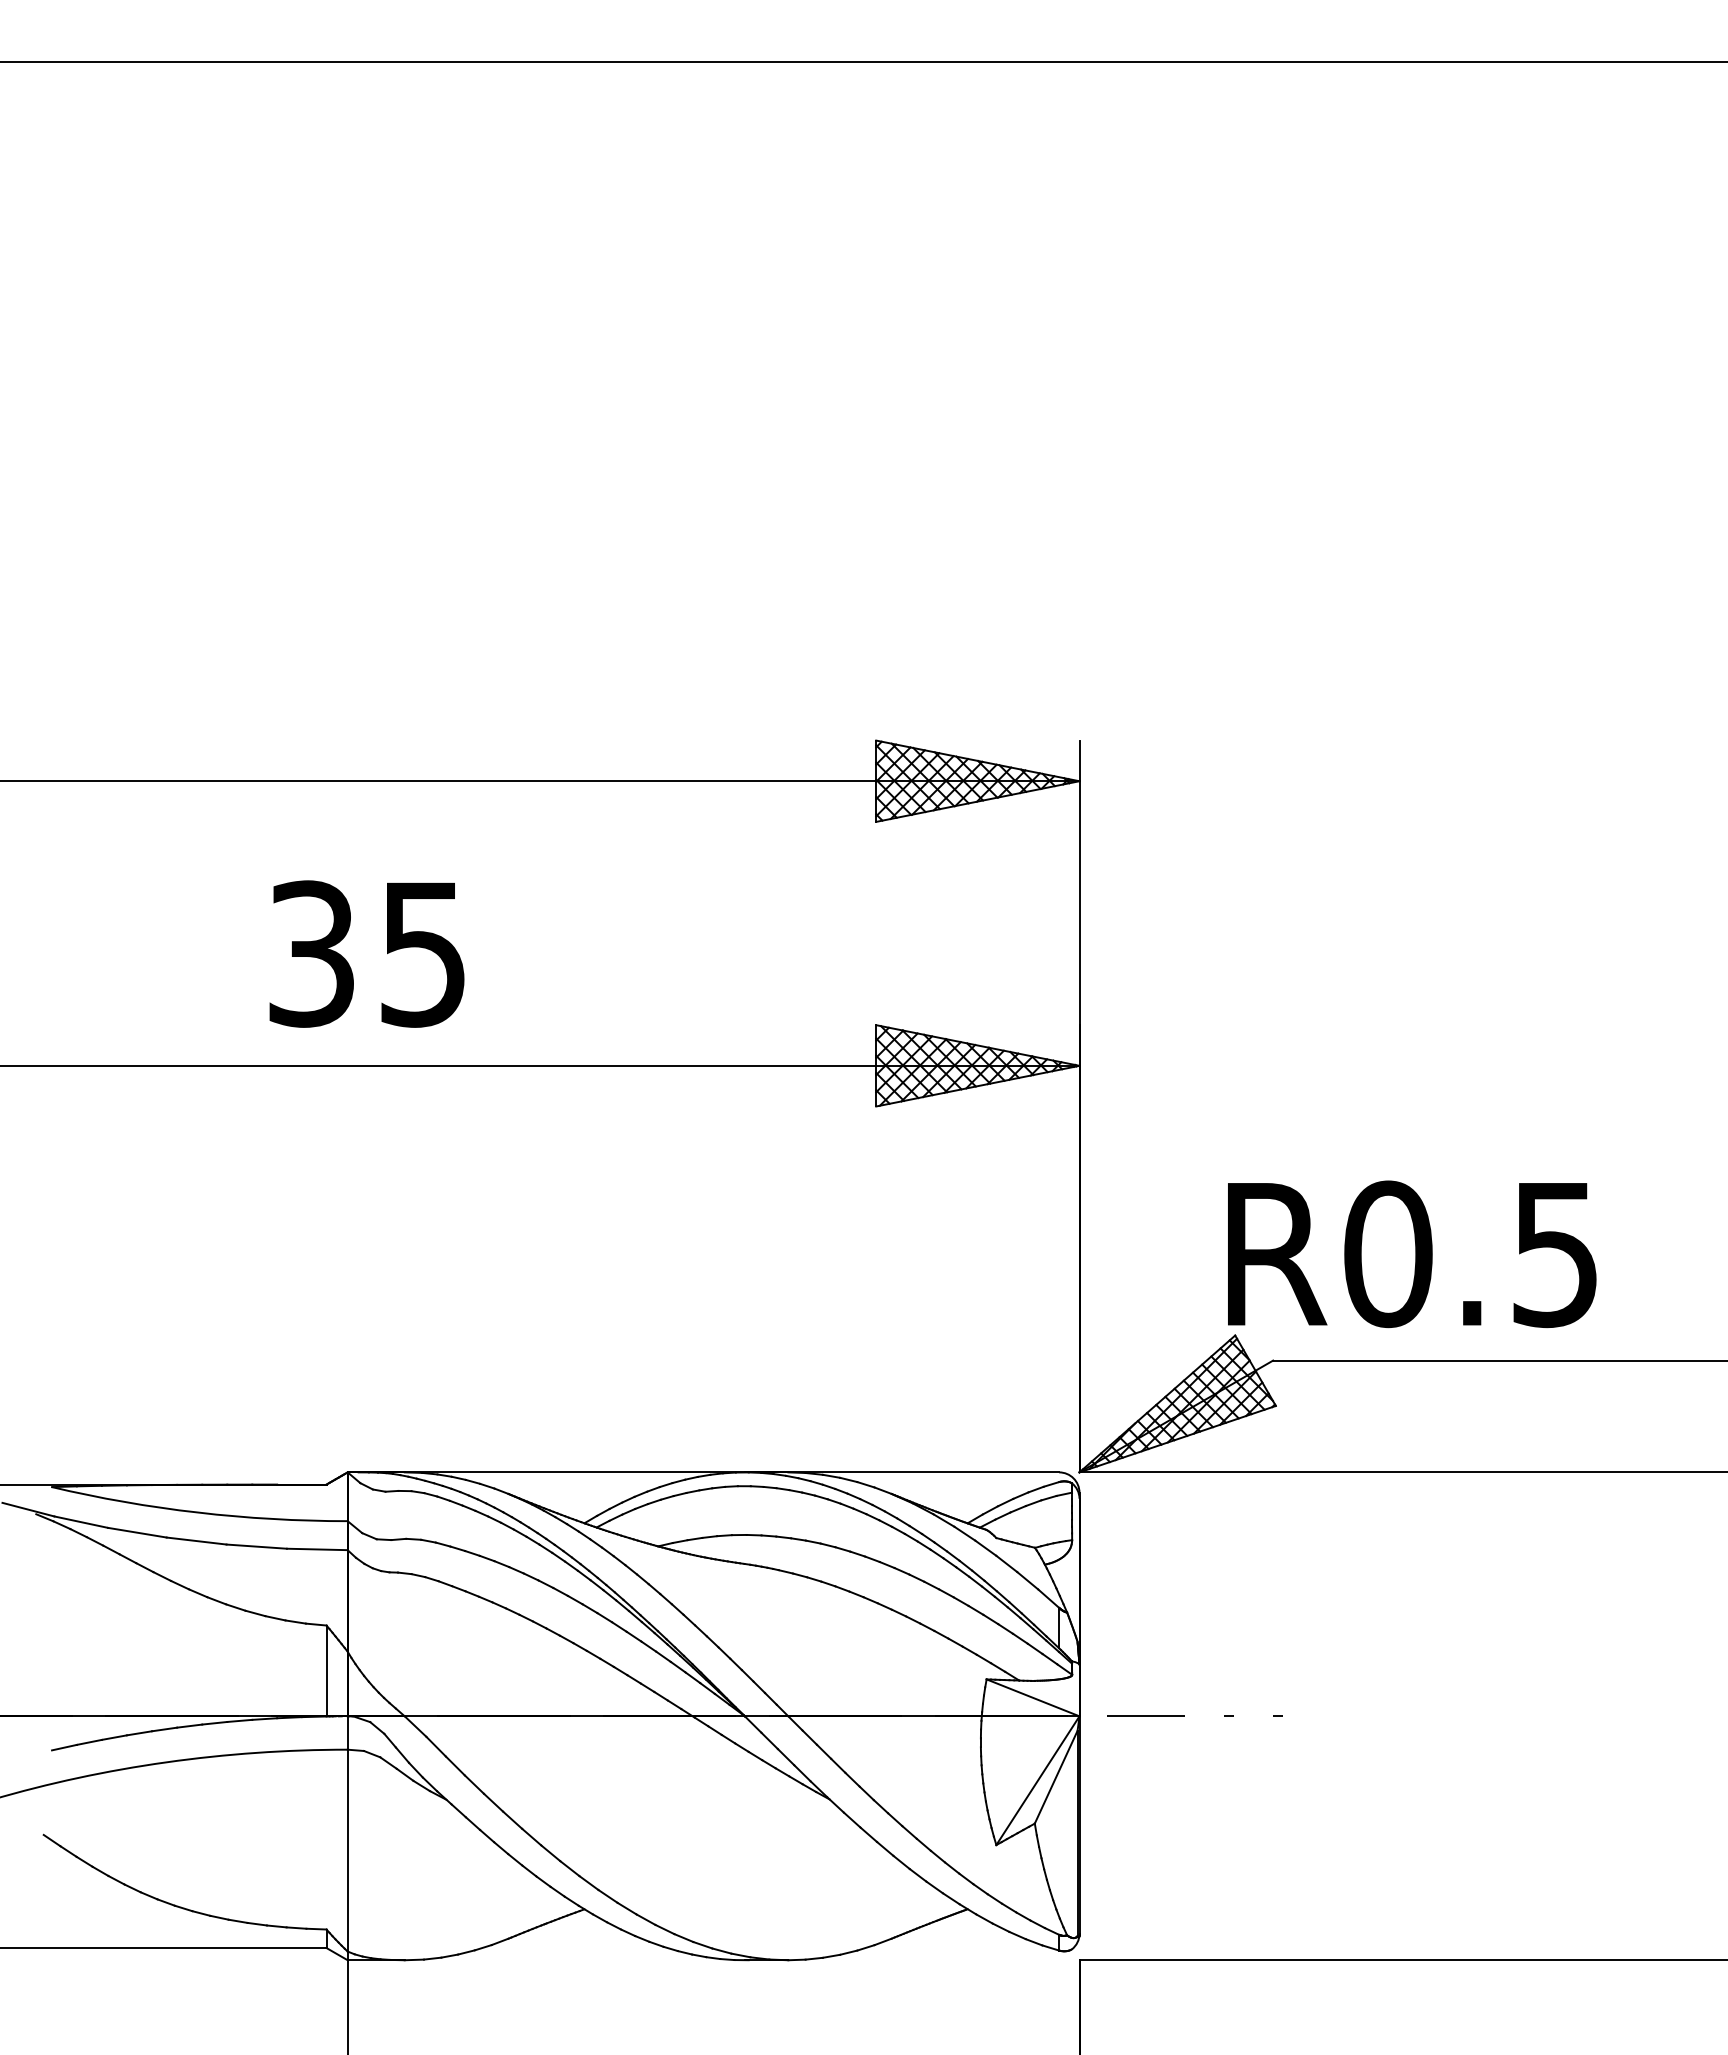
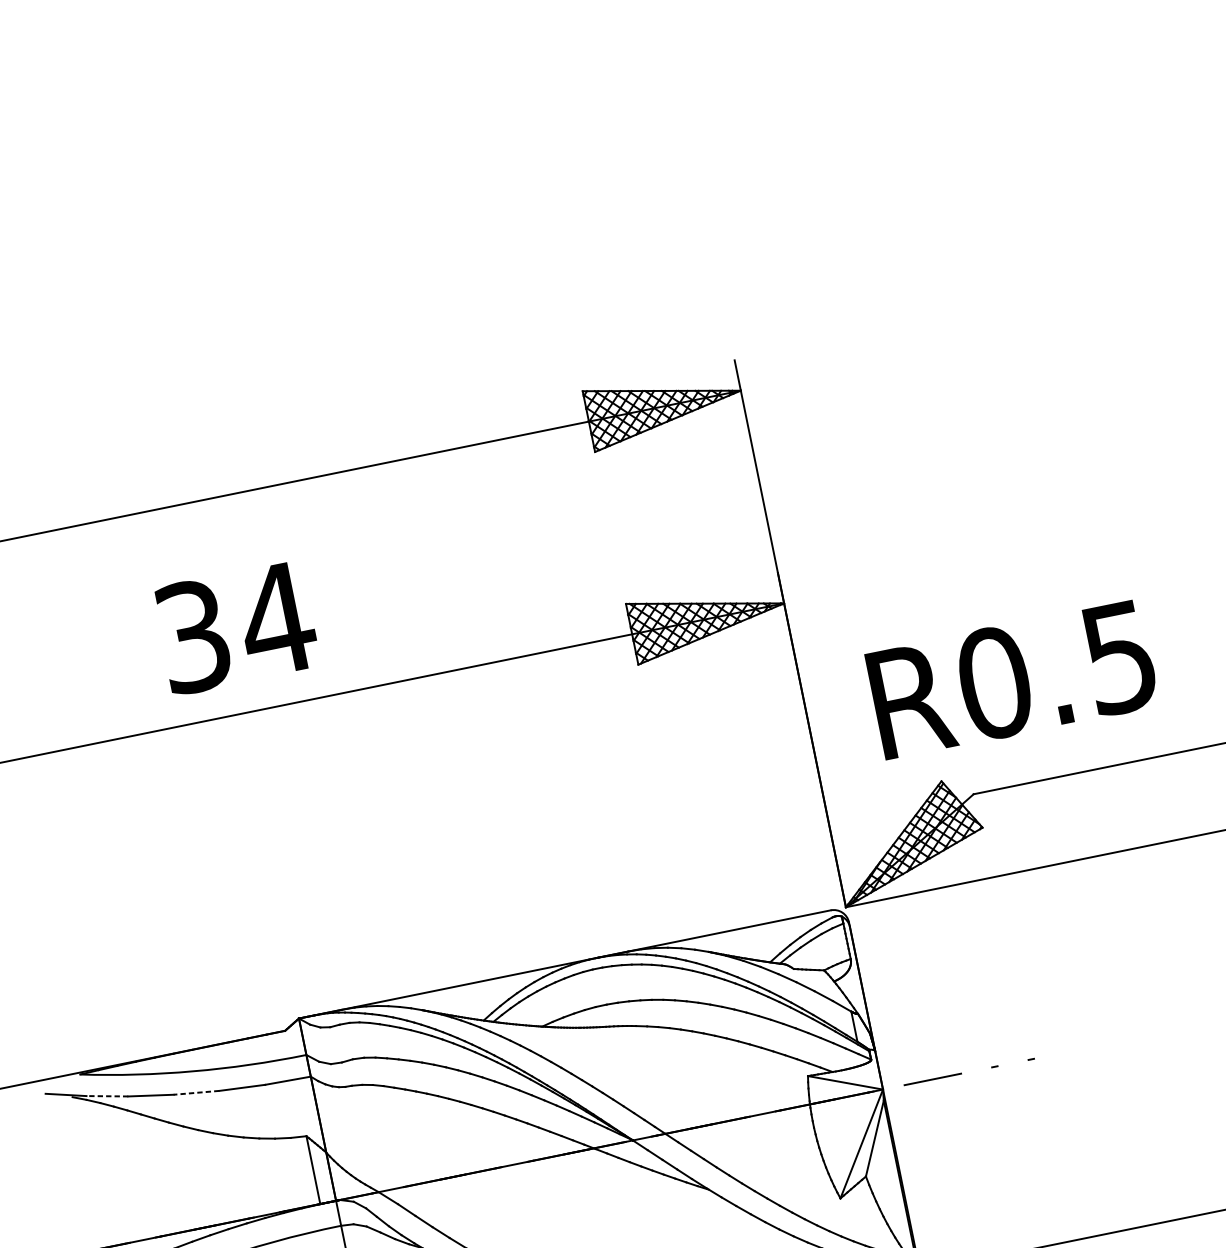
text: (422, 954) -> (276, 620), 35 -> 34
text: (1412, 1254) -> (1012, 679), moved
line: (80, 1522) -> (106, 1096), solid -> dashed
line: (196, 1541) -> (196, 1093), solid -> dashed

